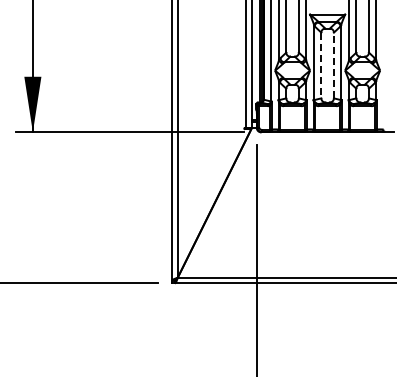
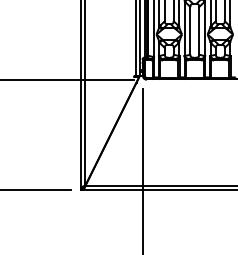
line: (321, 65) -> (190, 30), dashed -> solid
line: (333, 65) -> (199, 30), dashed -> solid

